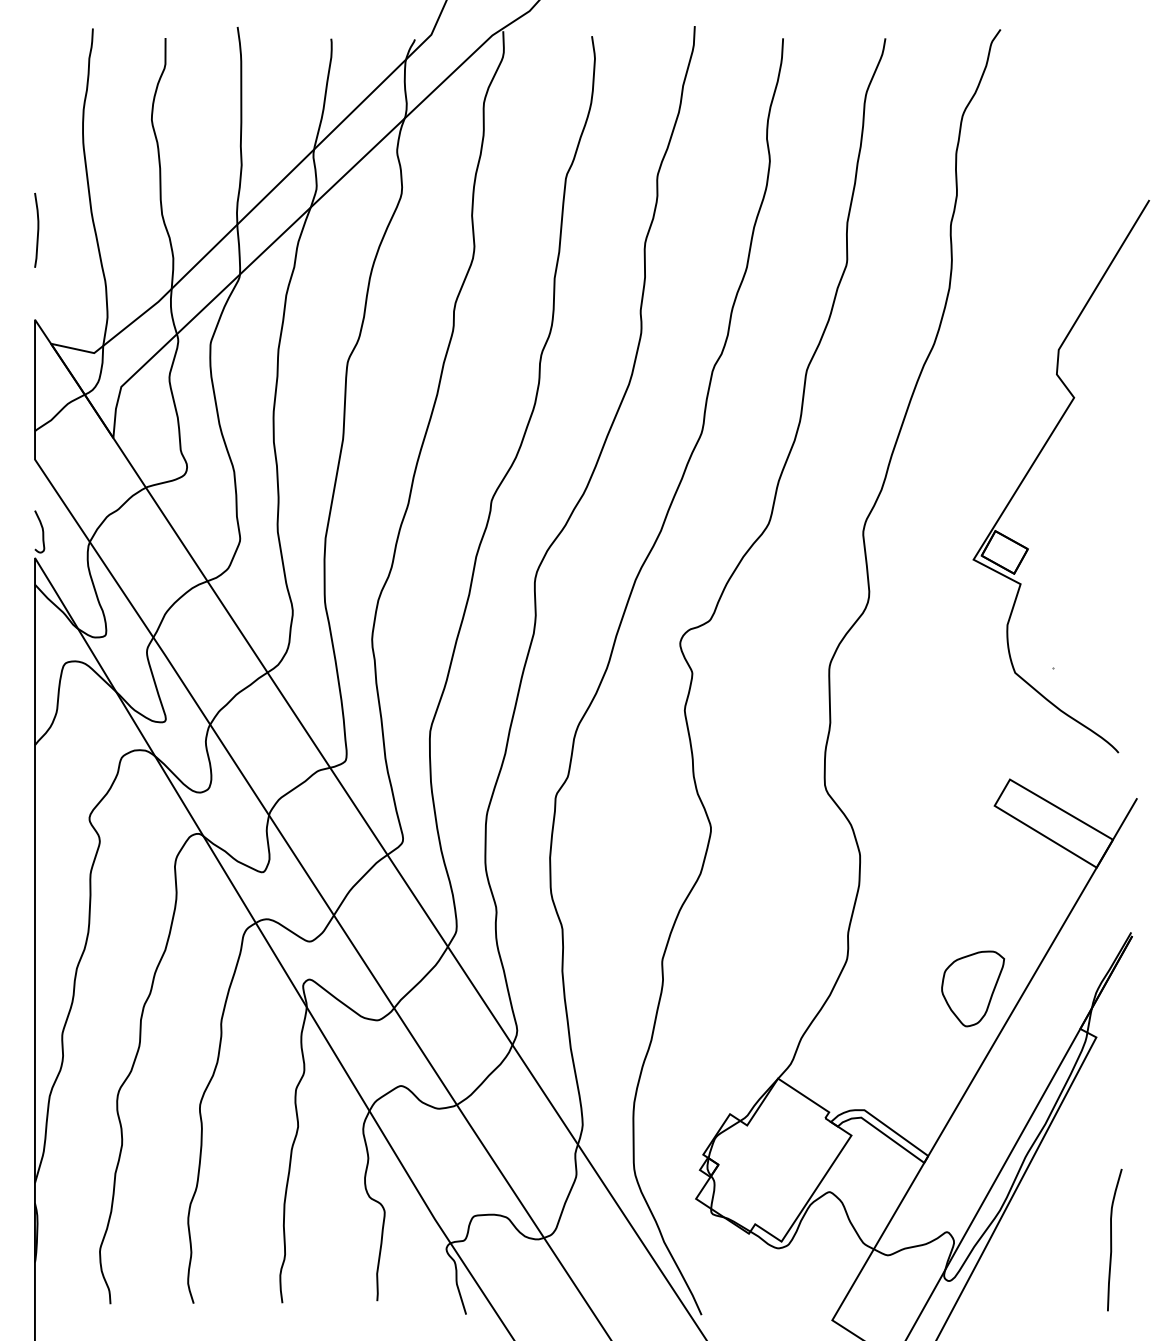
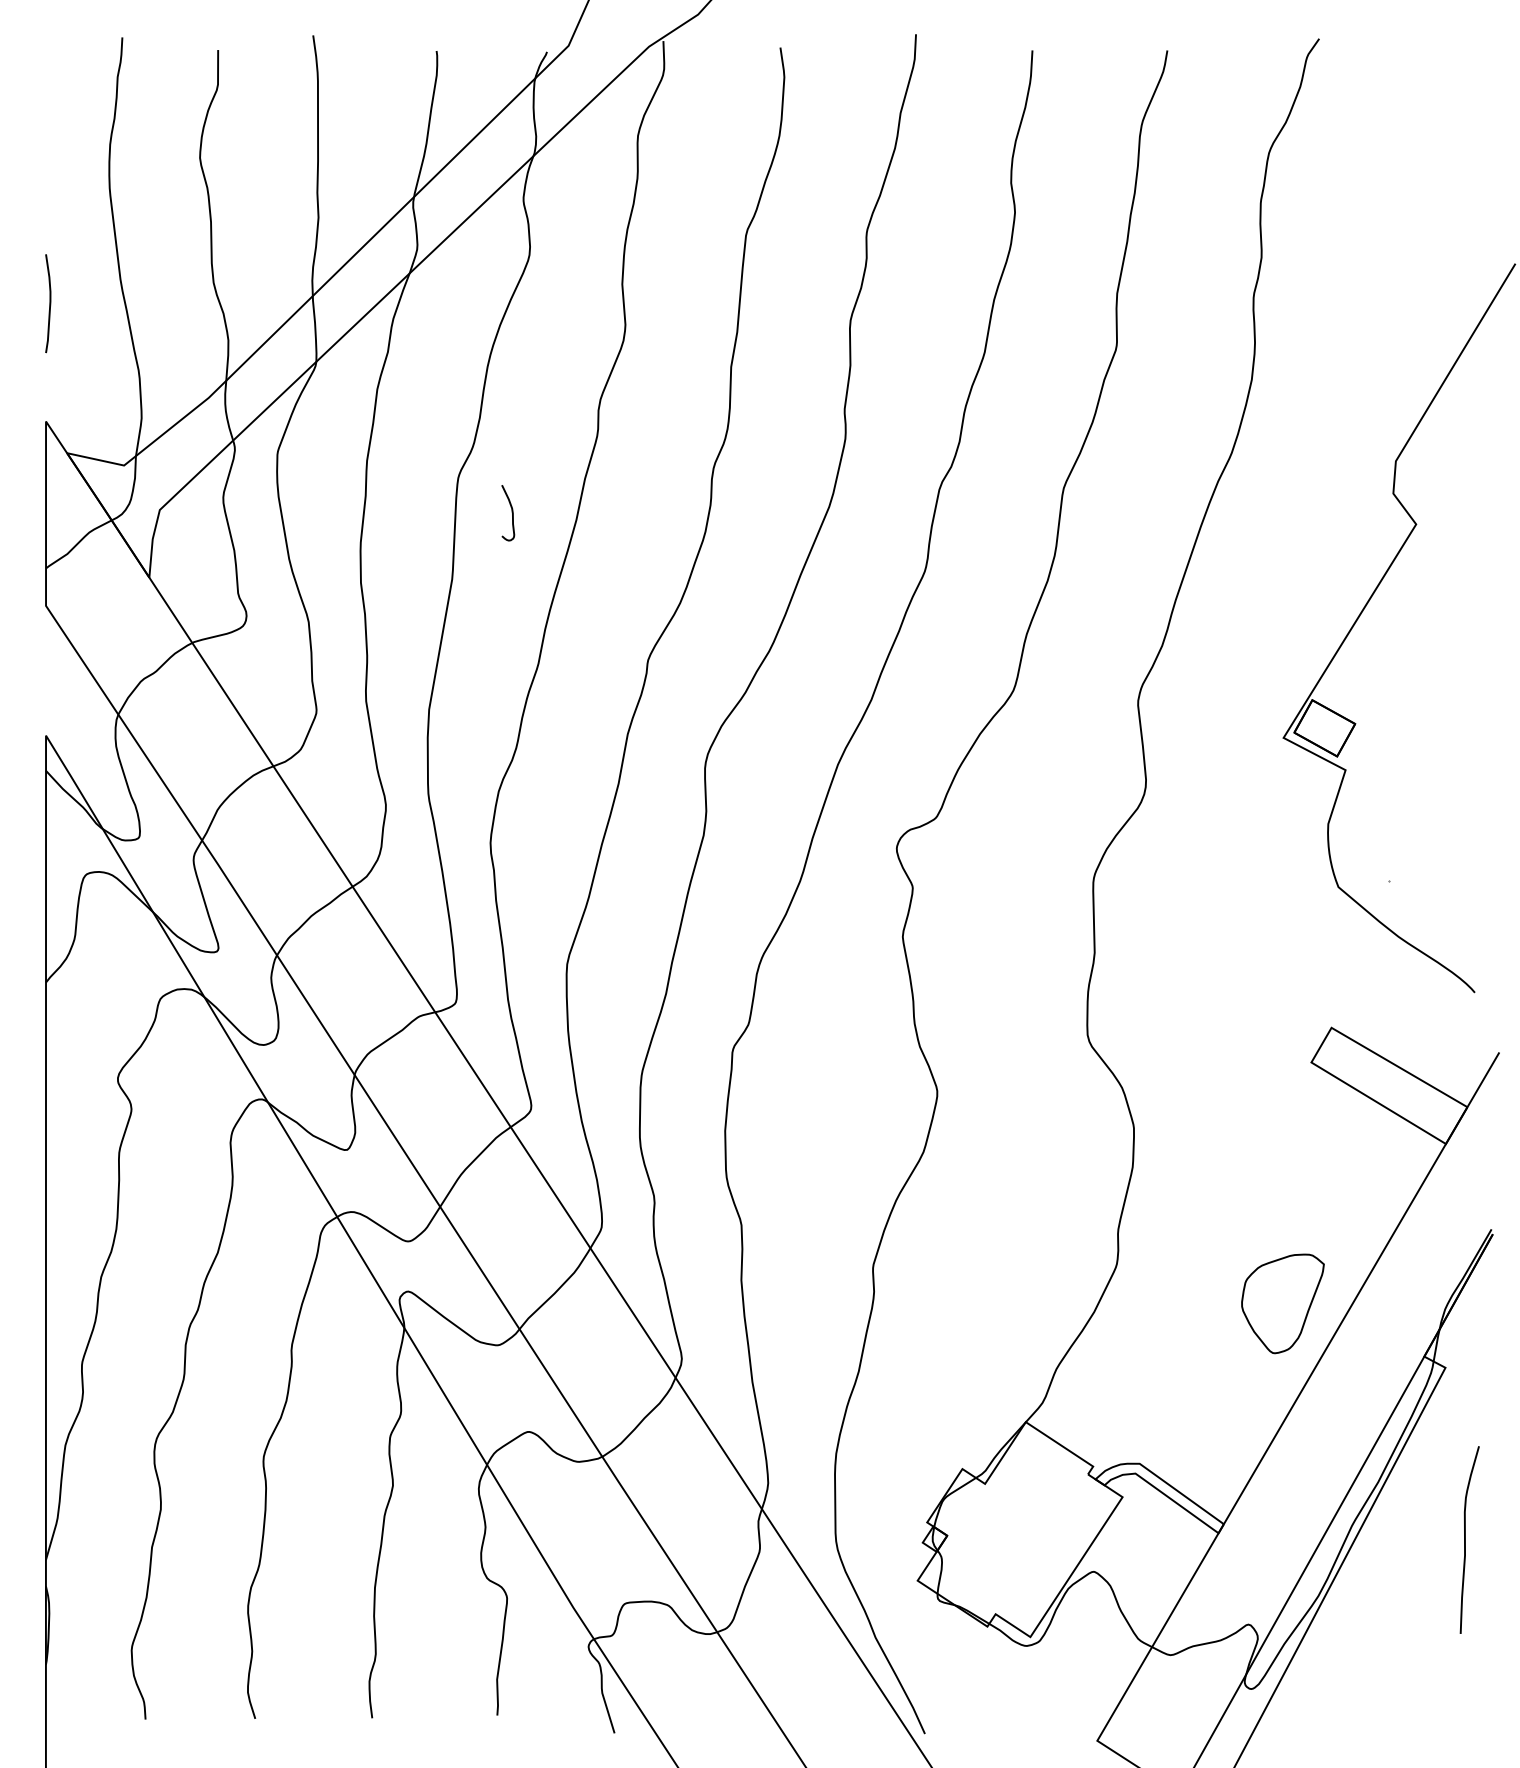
curve: (42, 531) -> (511, 512), moved
curve: (1111, 1239) -> (1465, 1539), moved

